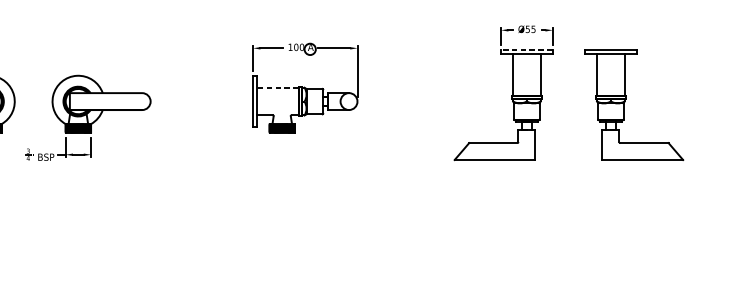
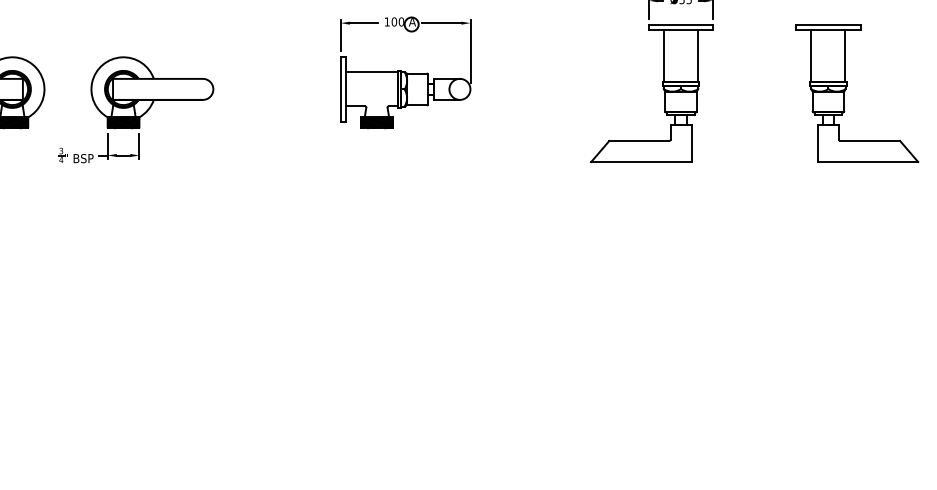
line: (526, 50) -> (680, 25), dashed -> solid
line: (277, 87) -> (371, 72), dashed -> solid
part: (625, 101) -> (846, 89), moved

